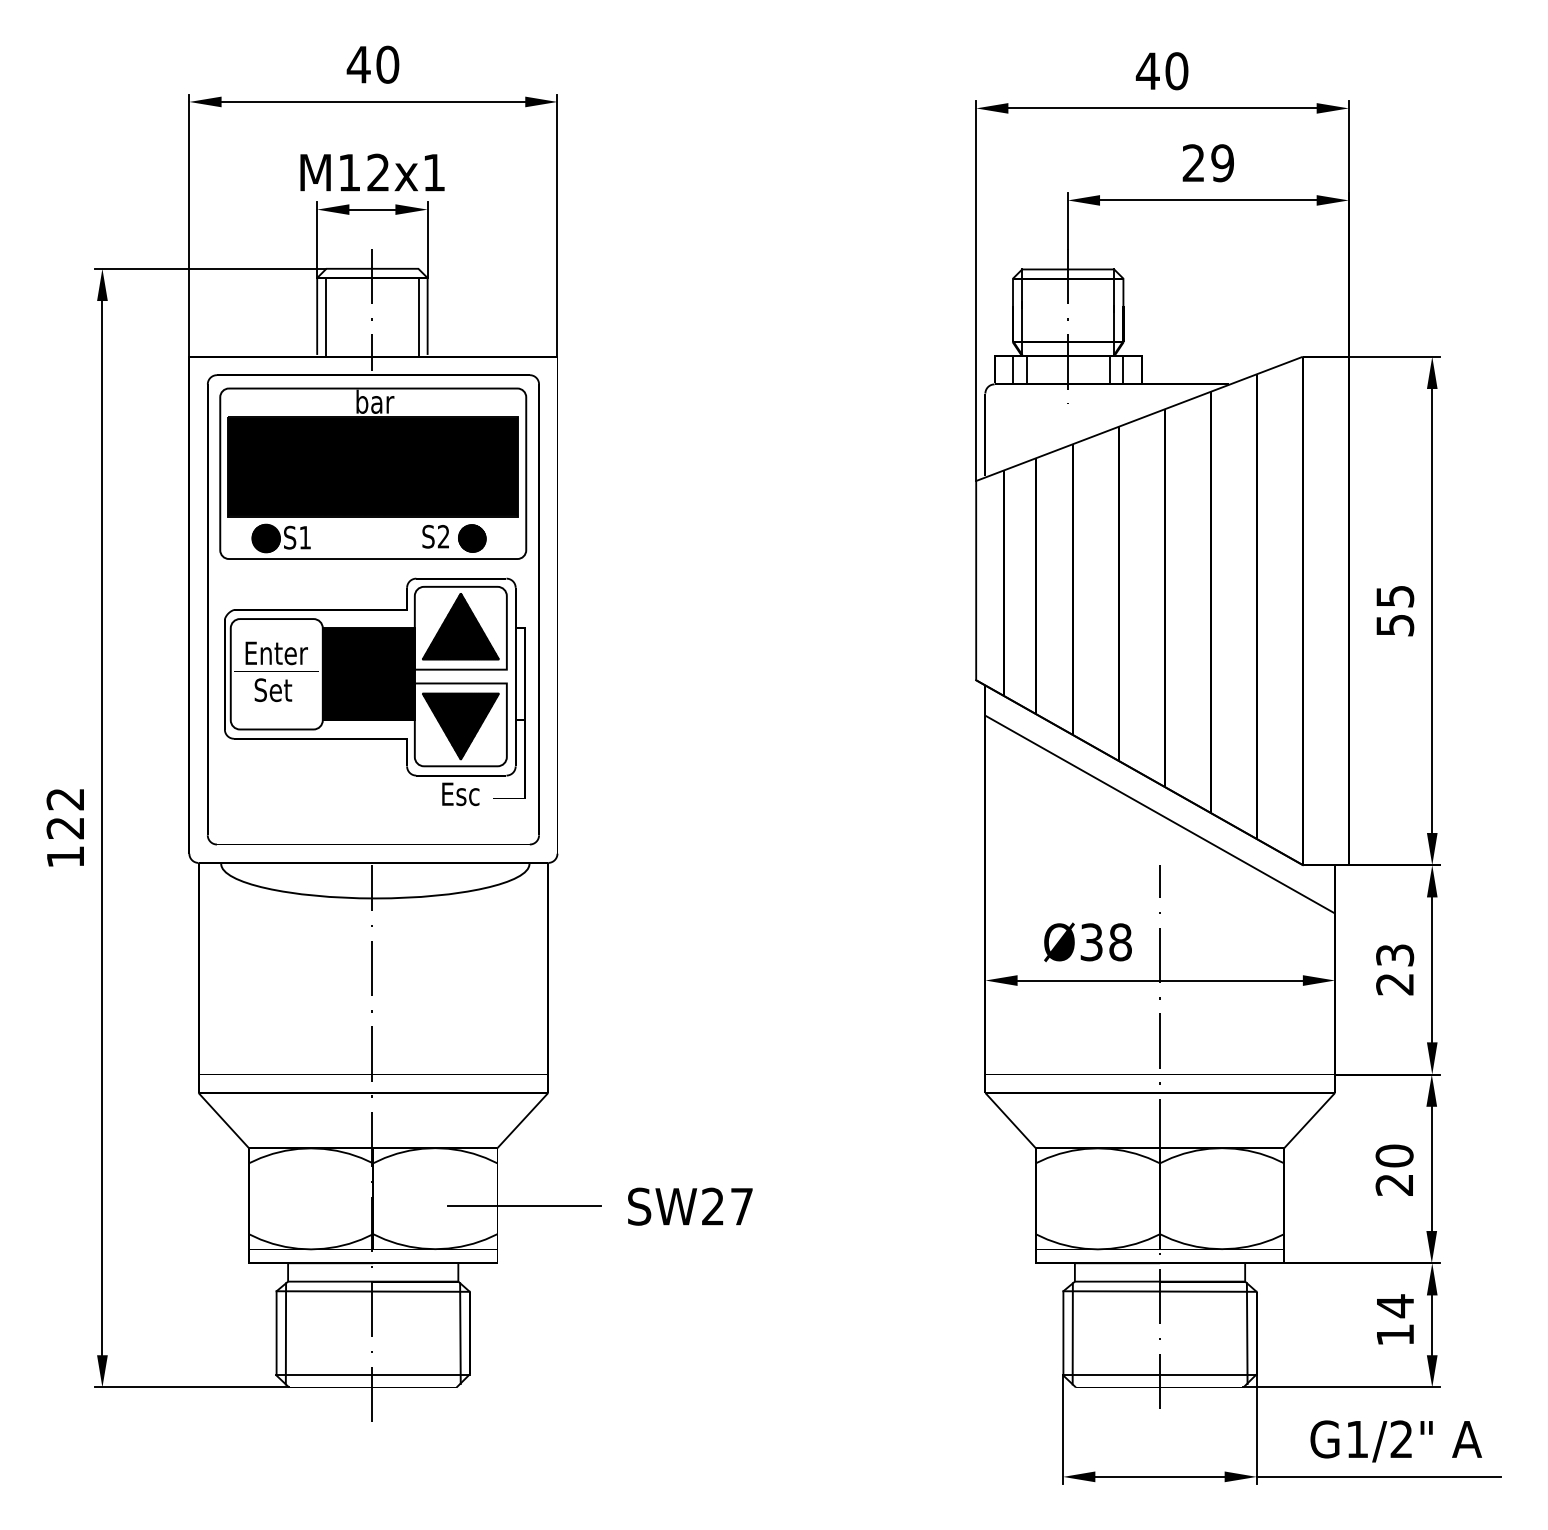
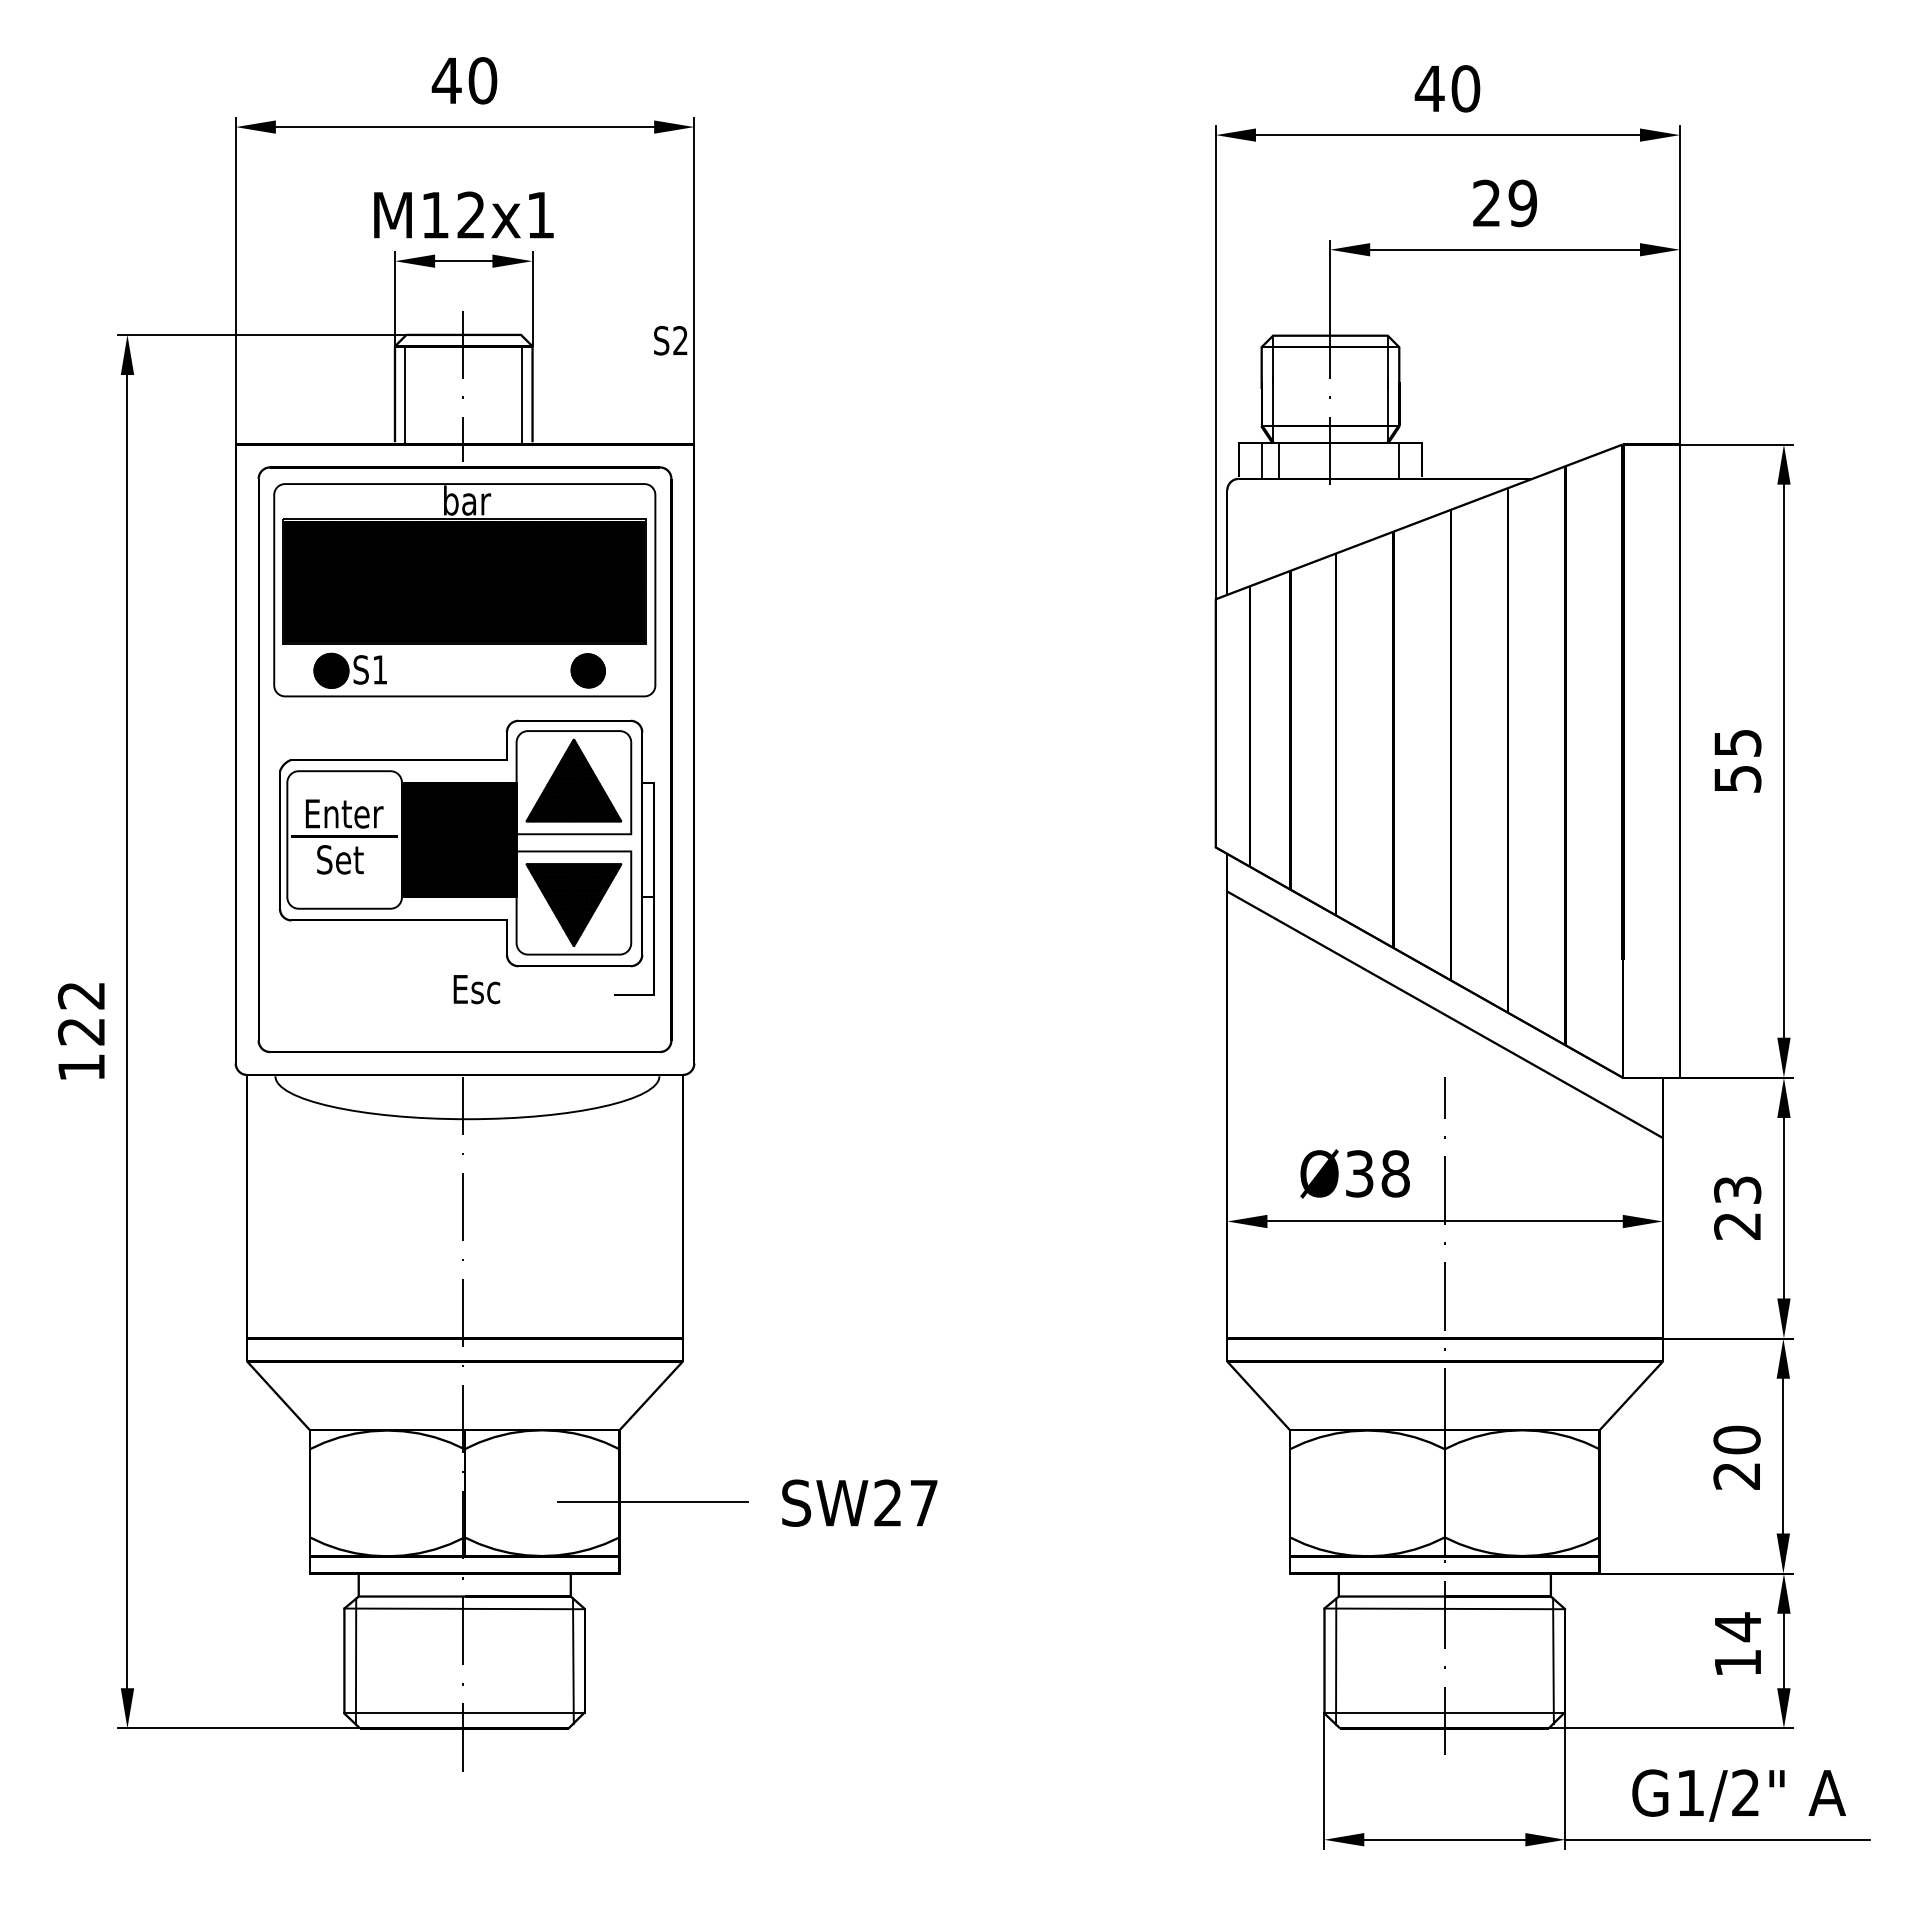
line: (1109, 369) -> (1382, 460), removed
text: (435, 536) -> (670, 340), moved
text: (460, 794) -> (476, 989), moved

